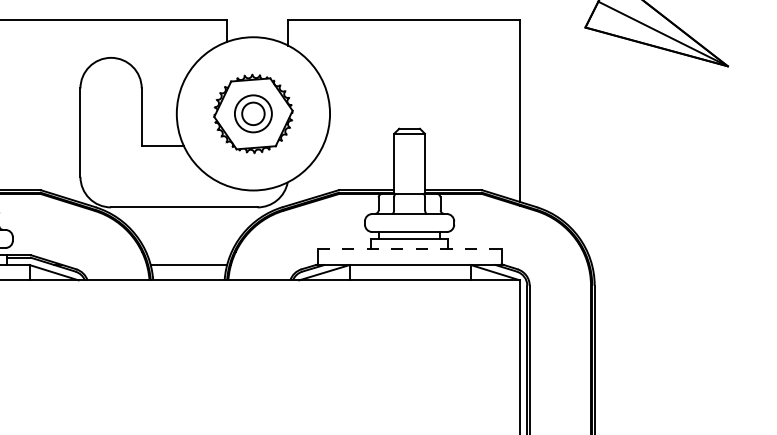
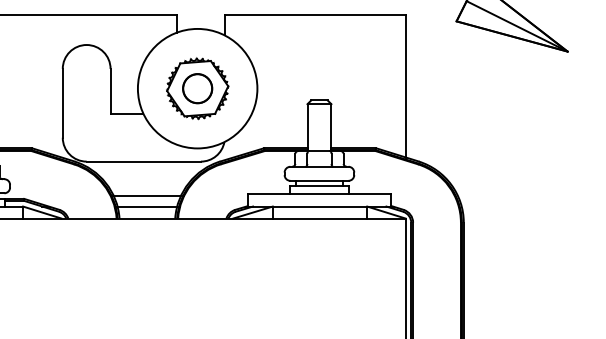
circle: (253, 113) -> (197, 88), size x1.67
line: (409, 249) -> (319, 194), dashed -> solid
line: (188, 251) -> (147, 196), added

